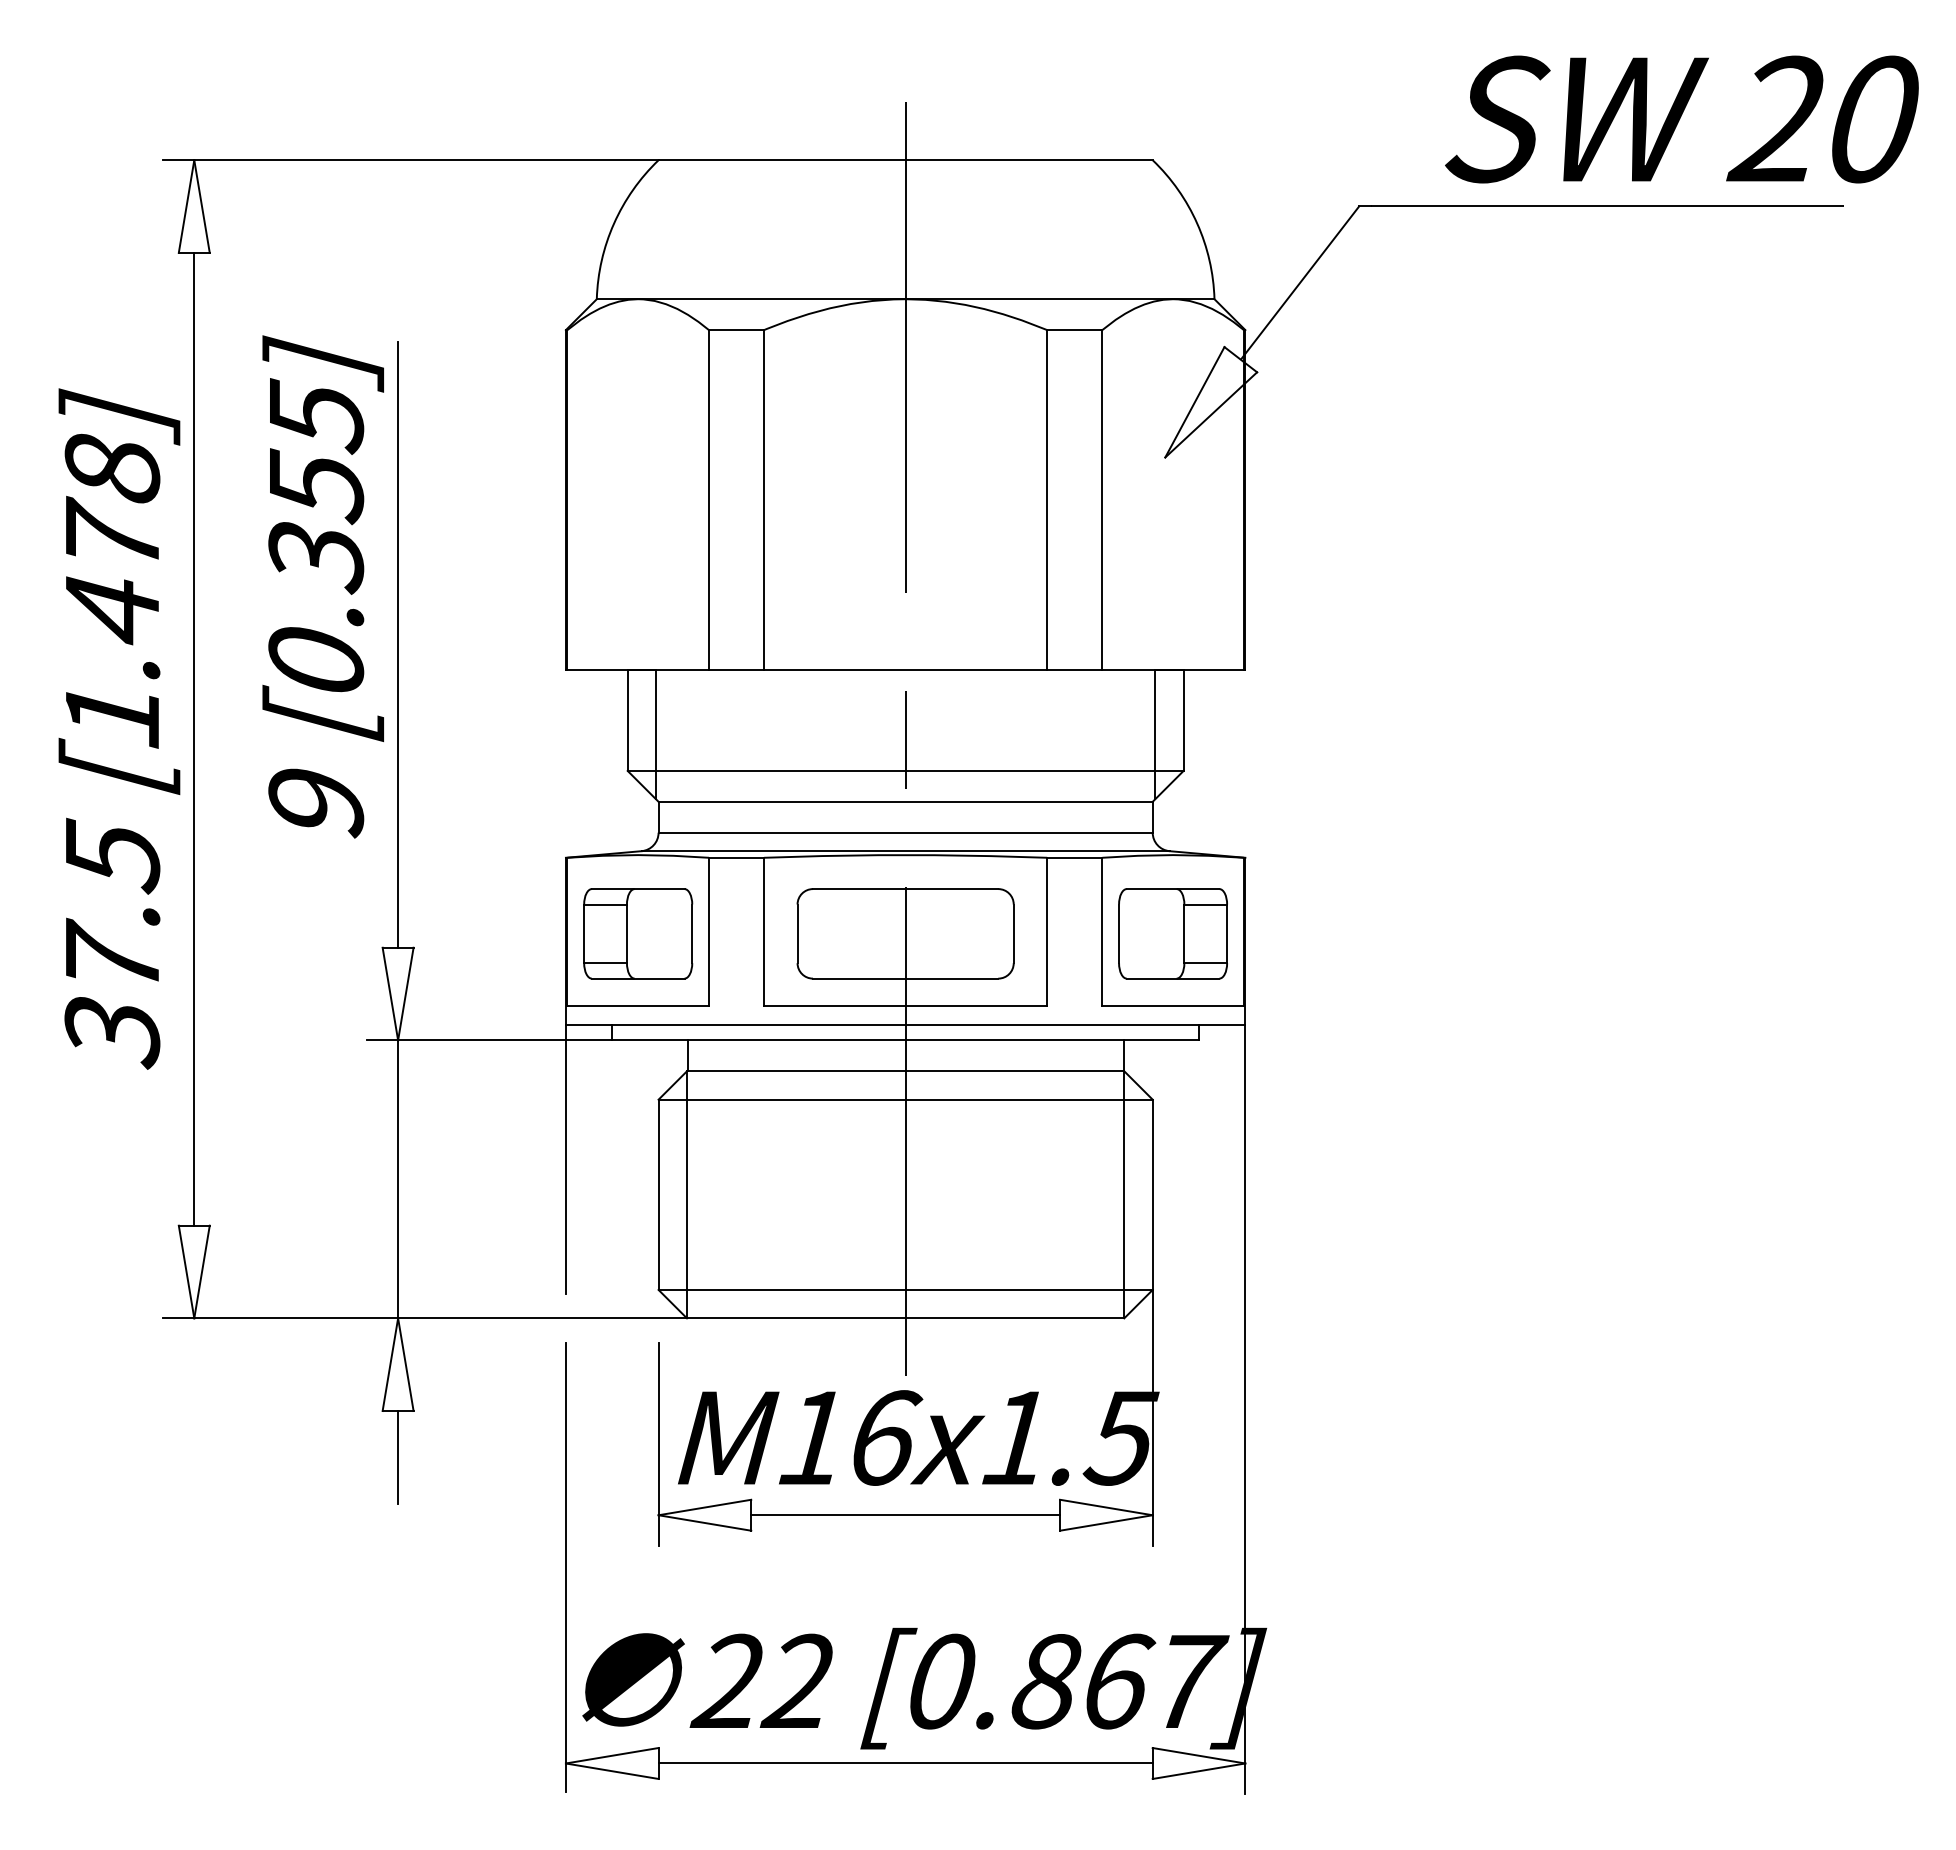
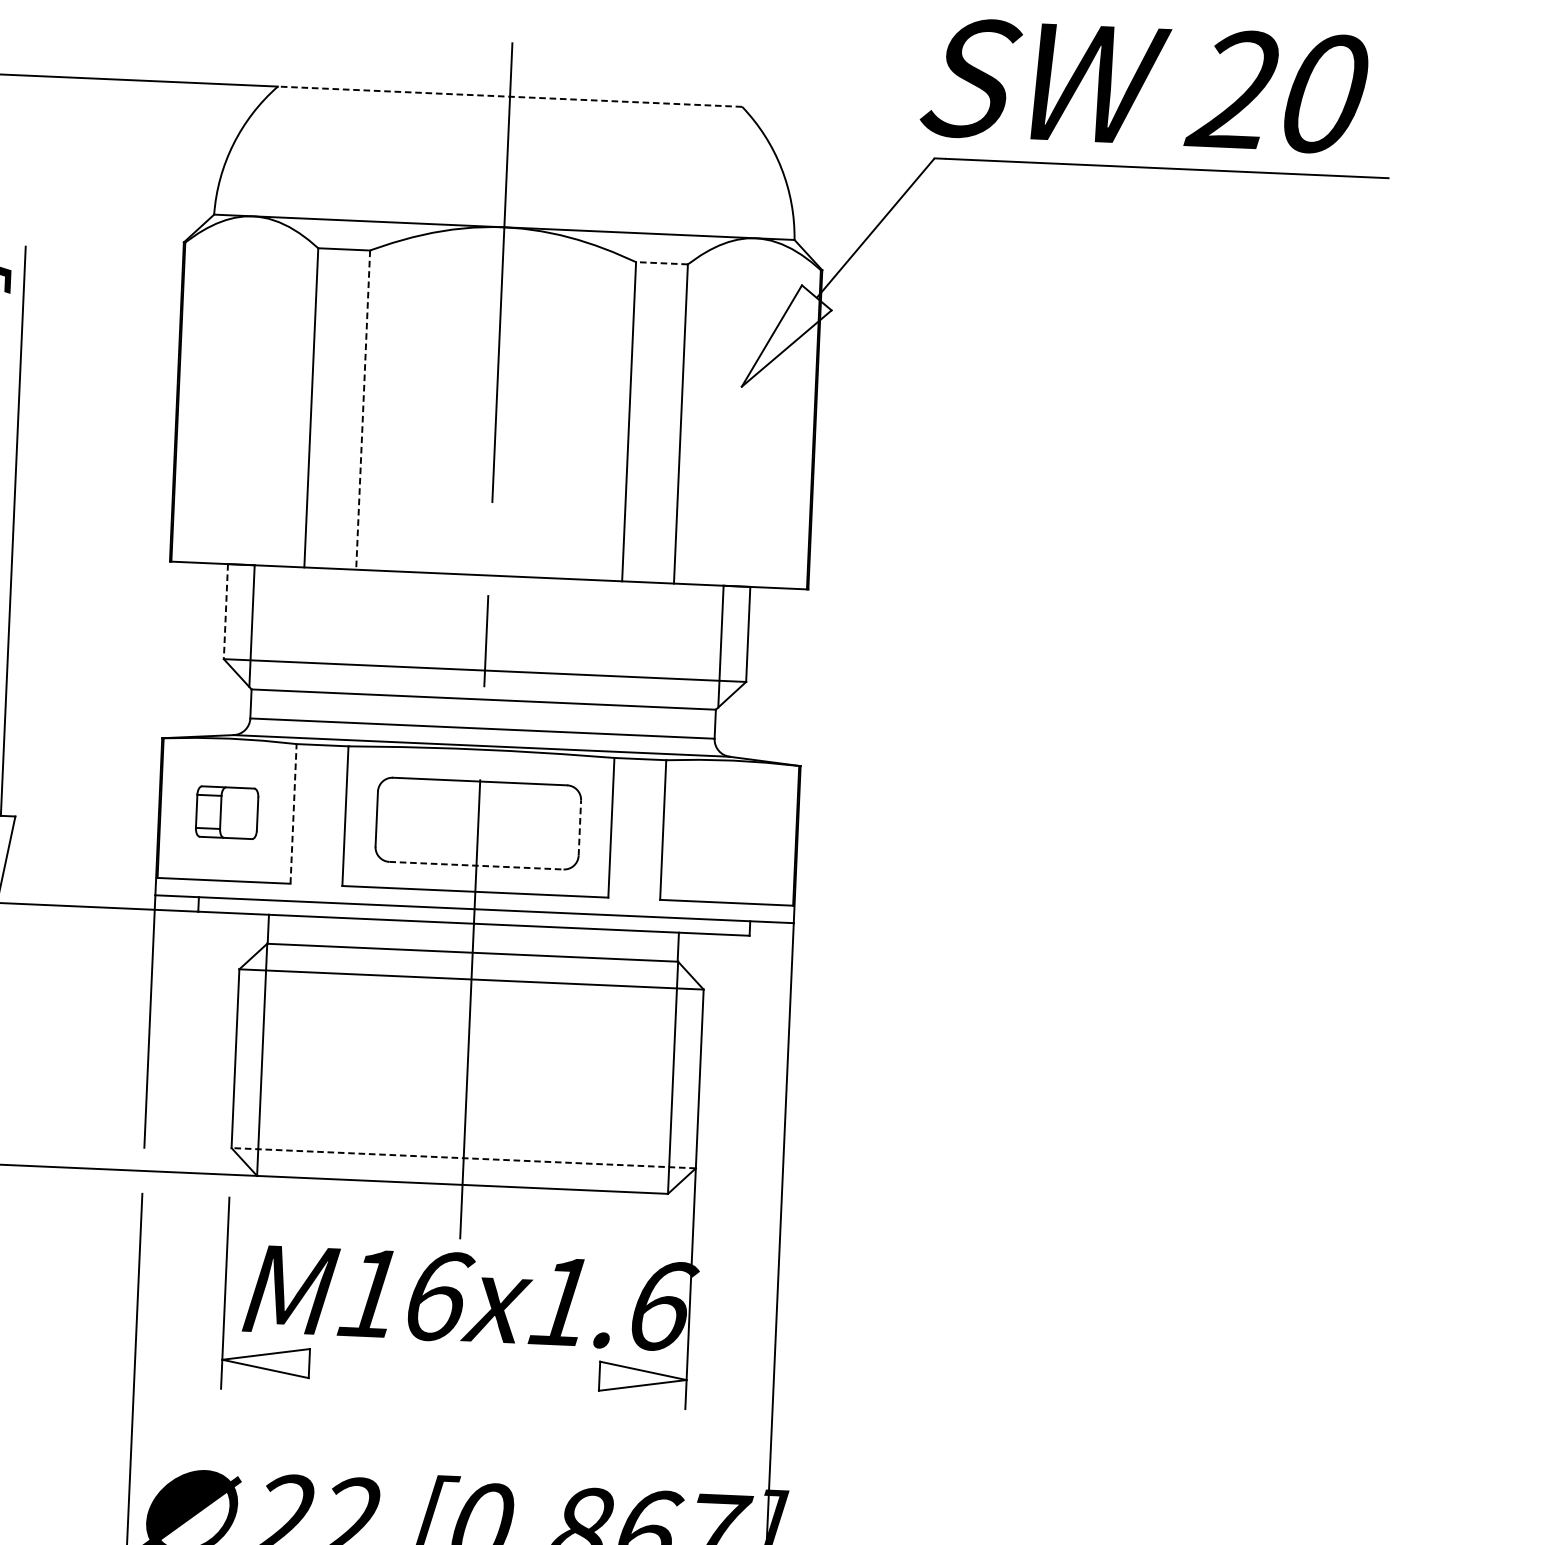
text: (1681, 119) -> (1143, 86), moved
line: (905, 160) -> (509, 96), solid -> dashed
line: (1074, 330) -> (661, 263), solid -> dashed
line: (764, 499) -> (363, 409), solid -> dashed
line: (627, 720) -> (225, 611), solid -> dashed
line: (708, 931) -> (293, 813), solid -> dashed
part: (638, 933) -> (227, 812), size x0.6
line: (1013, 933) -> (579, 827), solid -> dashed
part: (1172, 933) -> (729, 834), removed
line: (905, 978) -> (476, 865), solid -> dashed
line: (905, 1289) -> (463, 1157), solid -> dashed
text: (1121, 1437) -> (660, 1305), M16x1.5 -> M16x1.6
line: (905, 1515) -> (454, 1370), removed

